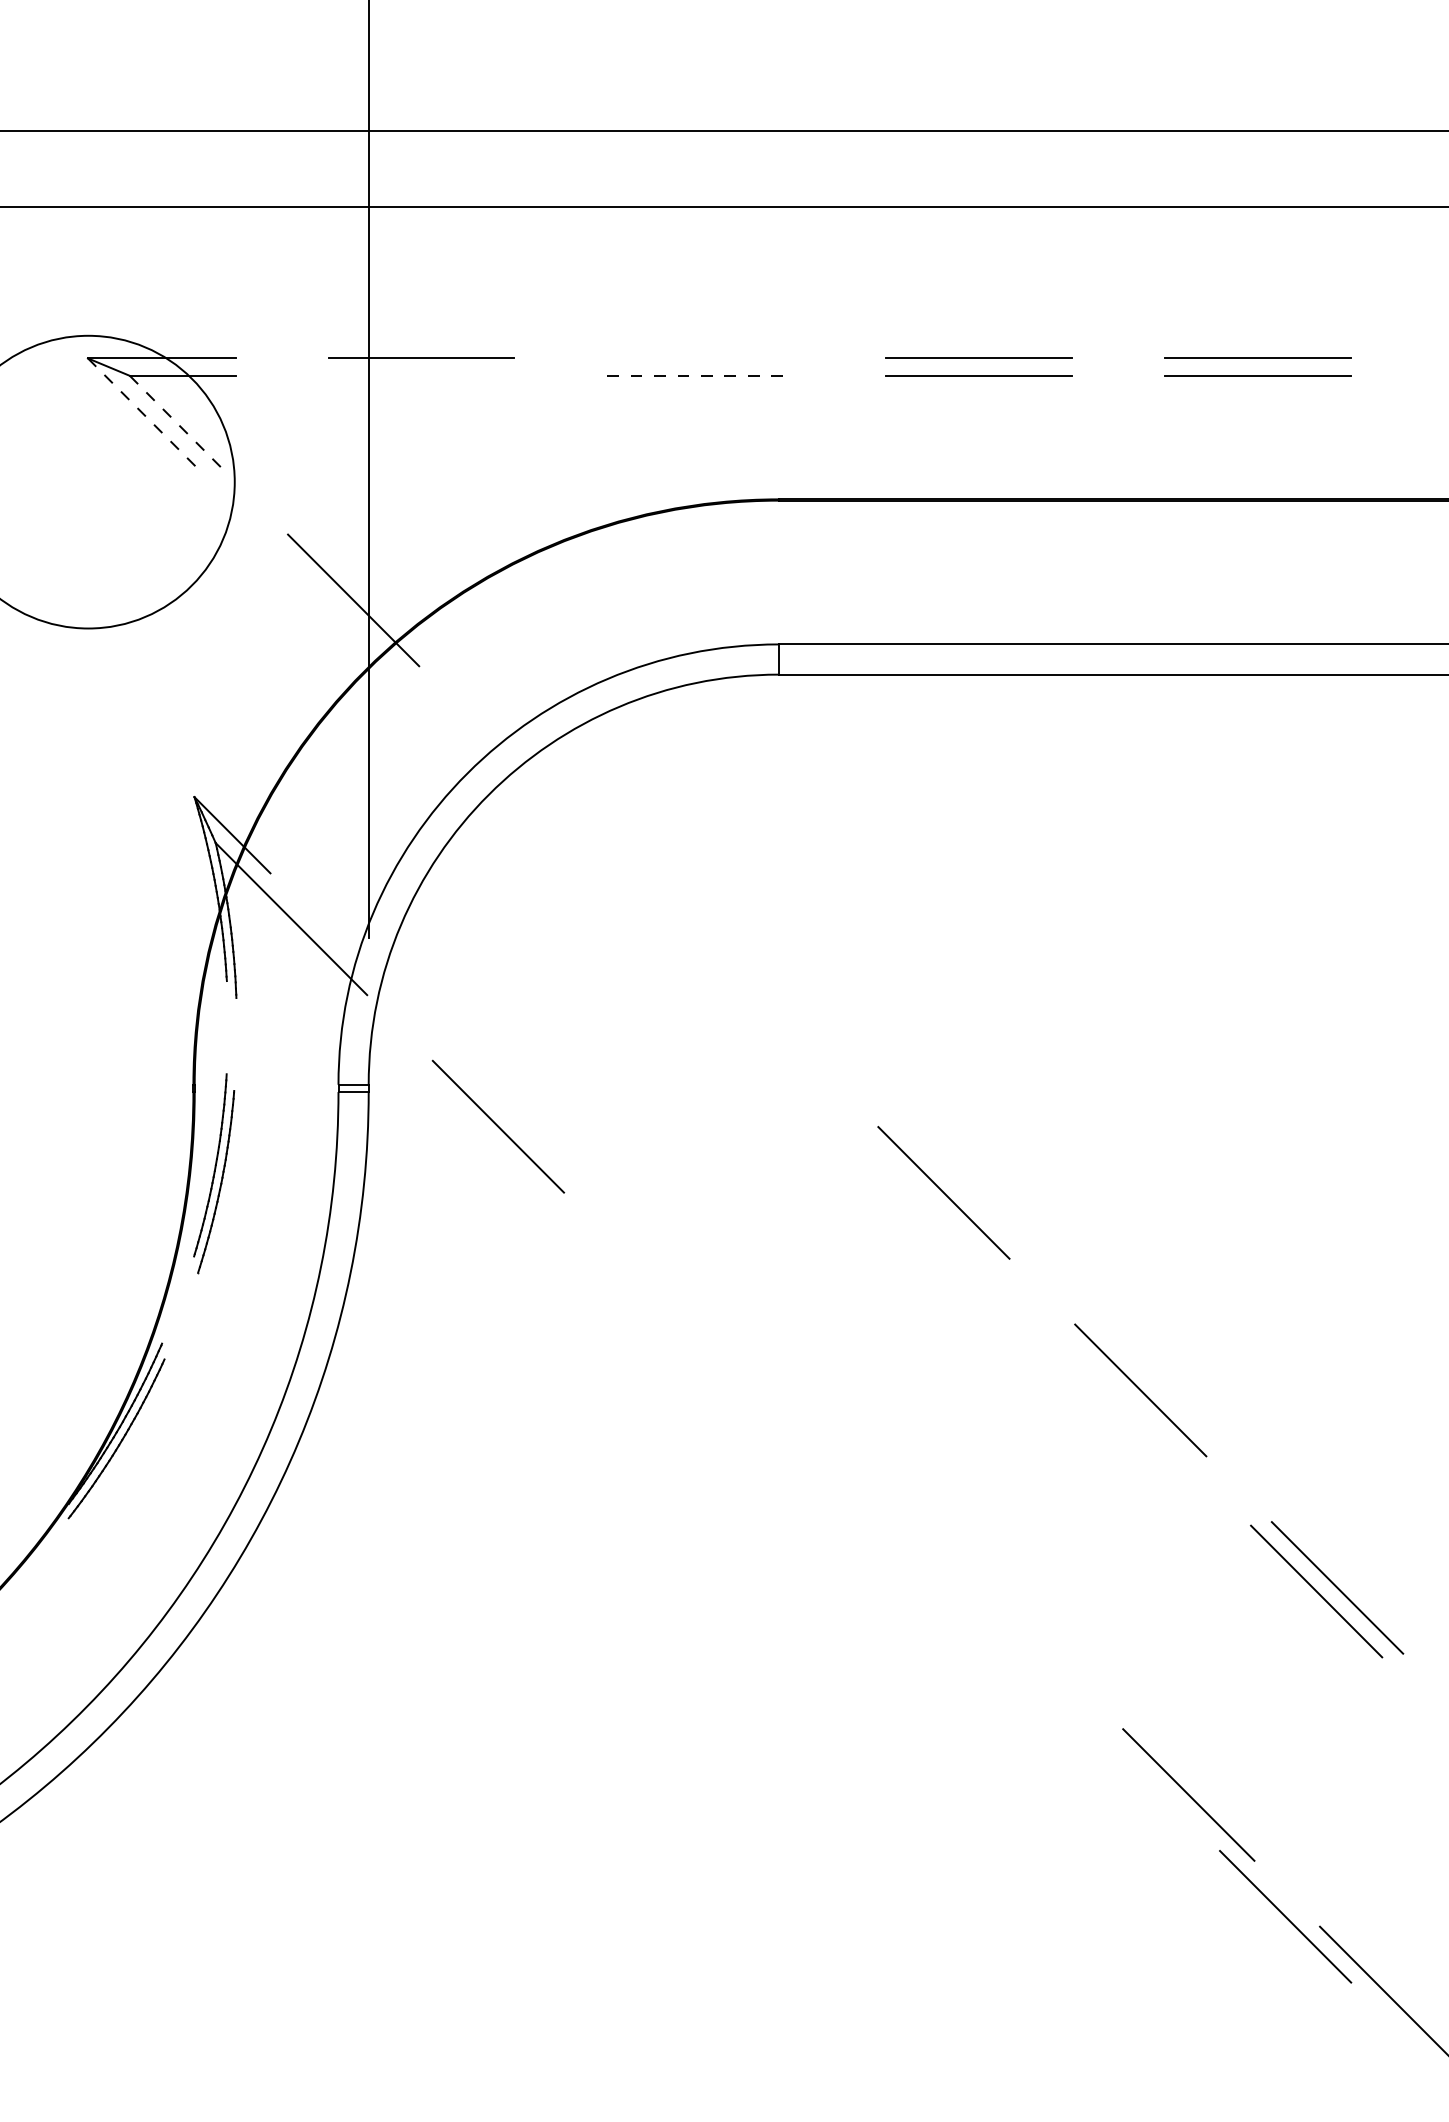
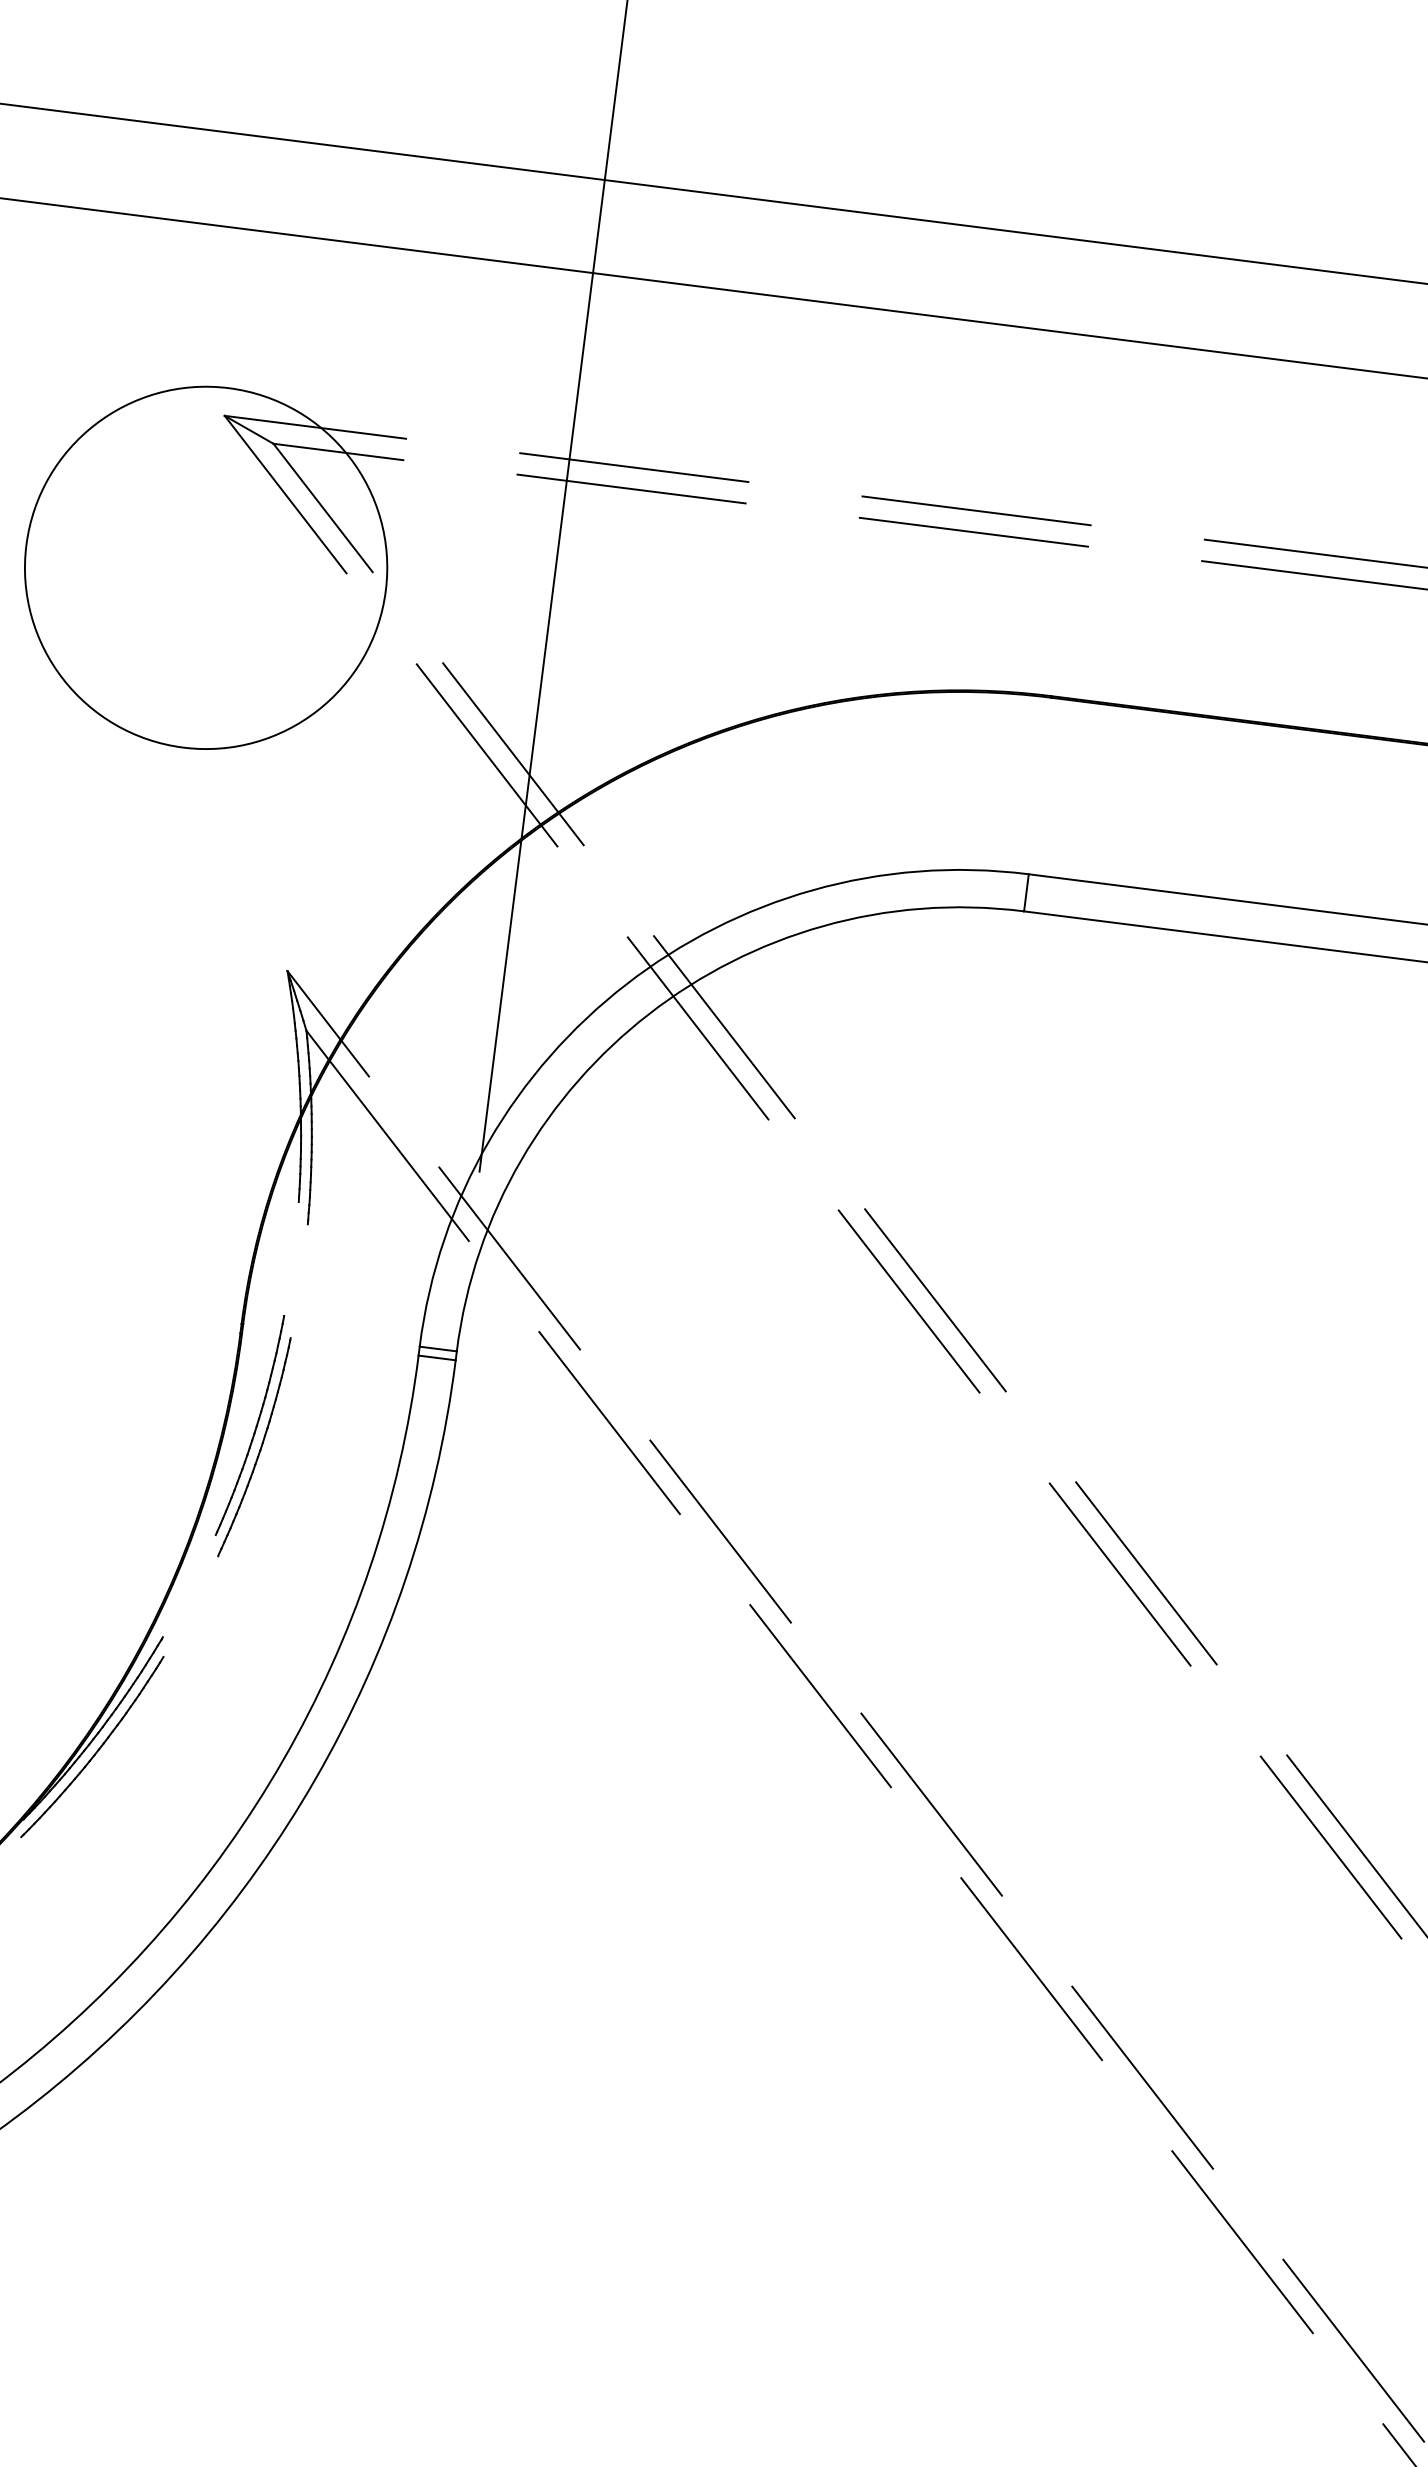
line: (700, 358) -> (976, 511), added
line: (421, 375) -> (631, 488), added
line: (700, 375) -> (974, 531), dashed -> solid
line: (145, 415) -> (286, 494), dashed -> solid
line: (176, 422) -> (323, 508), dashed -> solid
line: (332, 603) -> (487, 754), added
line: (549, 797) -> (723, 1026), added
line: (529, 801) -> (698, 1028), added
line: (746, 995) -> (934, 1300), added
line: (725, 998) -> (908, 1300), added
line: (401, 1004) -> (509, 1257), added
line: (922, 1196) -> (1119, 1574), added
line: (597, 1202) -> (719, 1531), added
line: (694, 1324) -> (819, 1696), added
line: (1119, 1393) -> (1330, 1846), added
line: (794, 1399) -> (930, 1803), added
line: (891, 1521) -> (1031, 1968), added
line: (991, 1597) -> (1142, 2077), added
line: (1088, 1719) -> (1242, 2242), added

